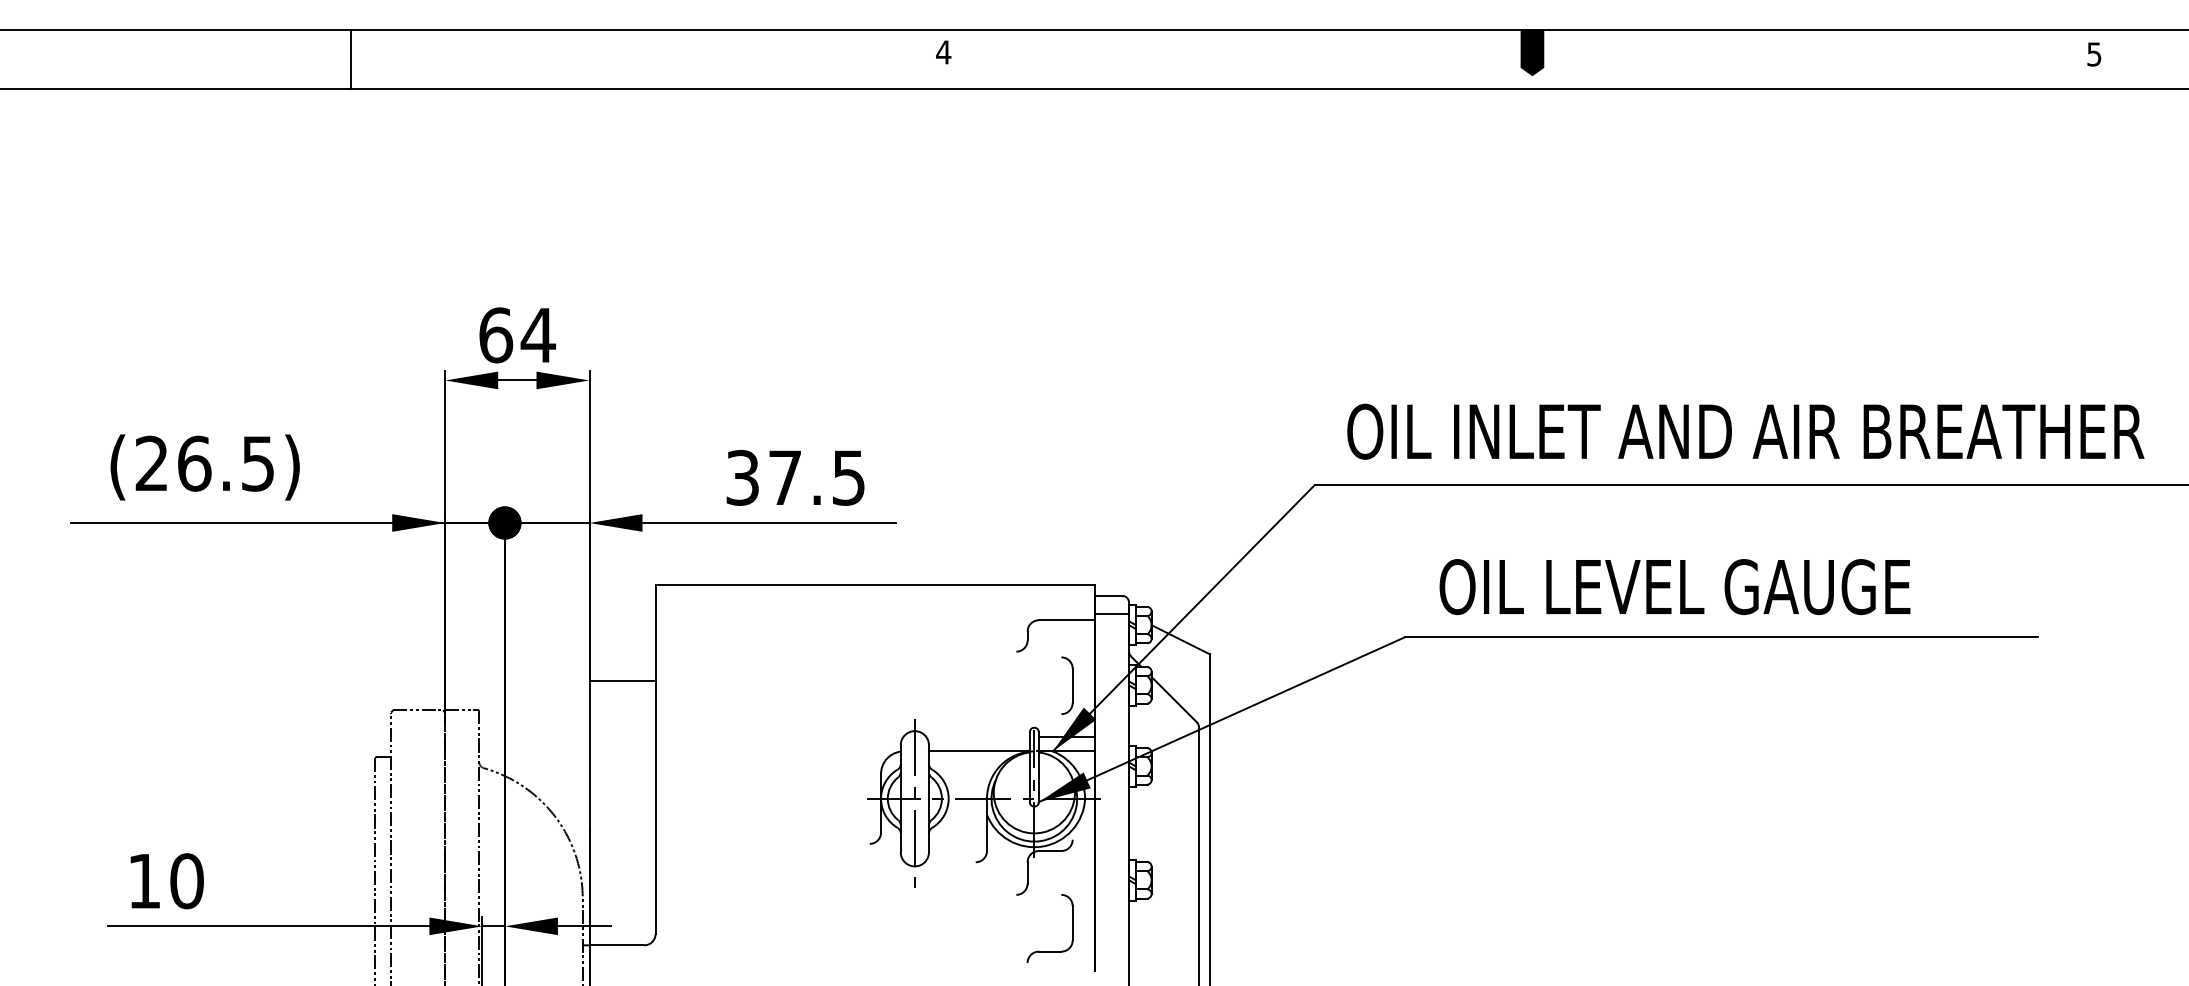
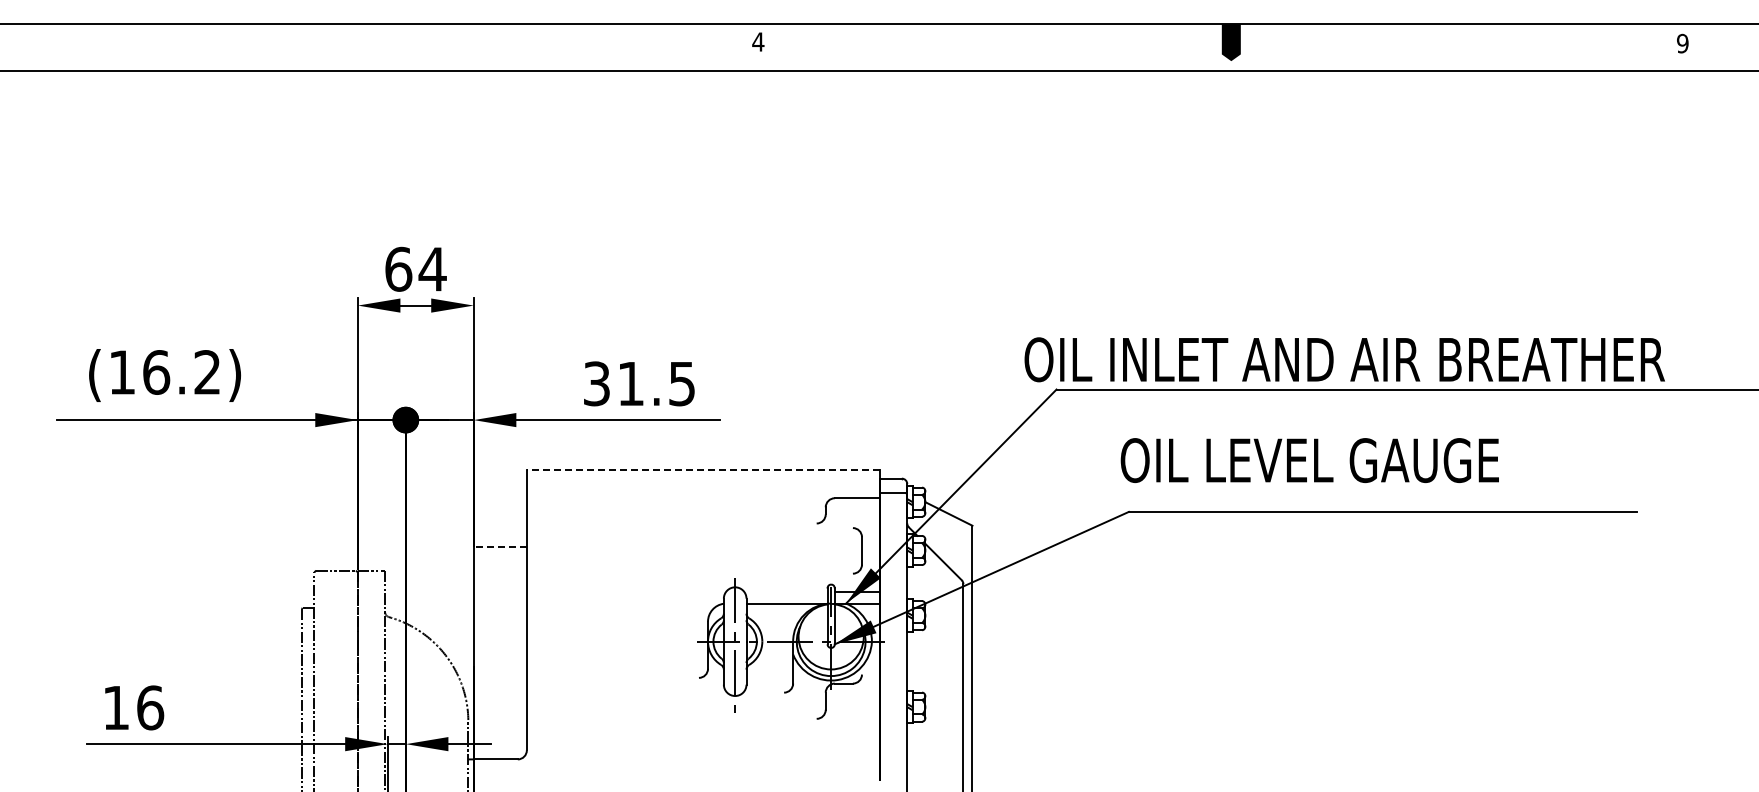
text: (2093, 54) -> (1682, 43), 5 -> 9
line: (350, 59) -> (281, 47), removed
text: (1745, 431) -> (1344, 359), moved
text: (204, 463) -> (164, 372), (26.5) -> (16.2)
text: (784, 477) -> (630, 383), 37.5 -> 31.5
line: (875, 584) -> (703, 469), solid -> dashed
text: (1674, 586) -> (1309, 460), moved
line: (622, 681) -> (500, 547), solid -> dashed
text: (187, 880) -> (150, 707), 10 -> 16
part: (1072, 928) -> (861, 745), removed

